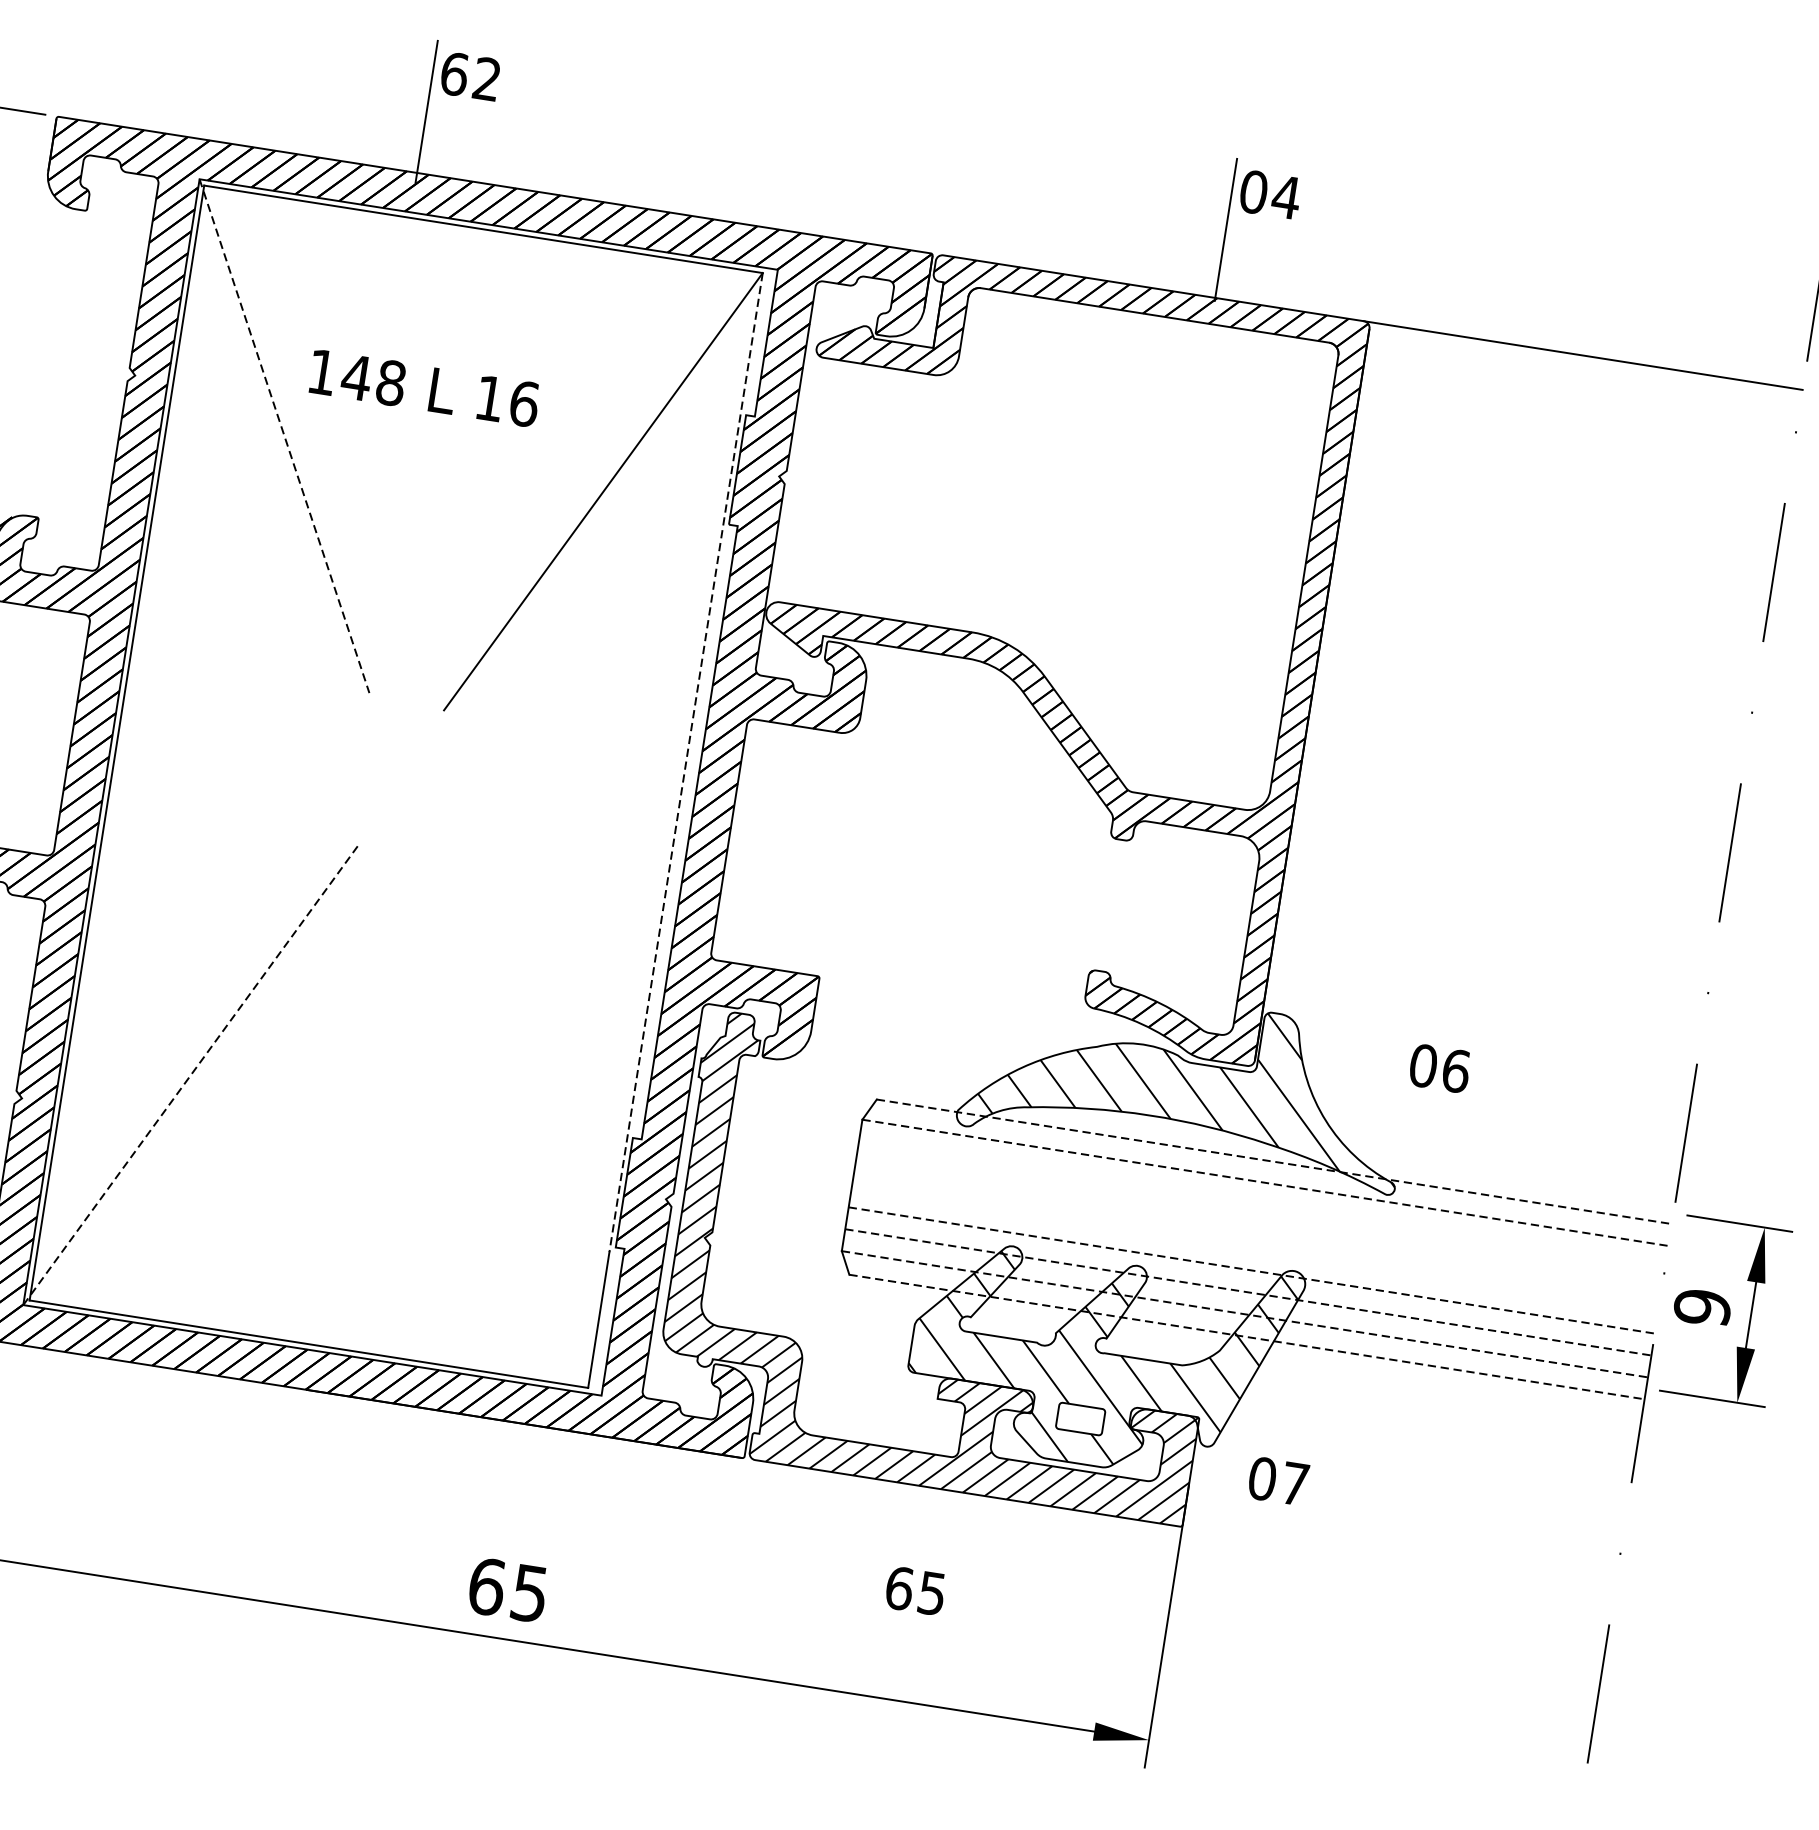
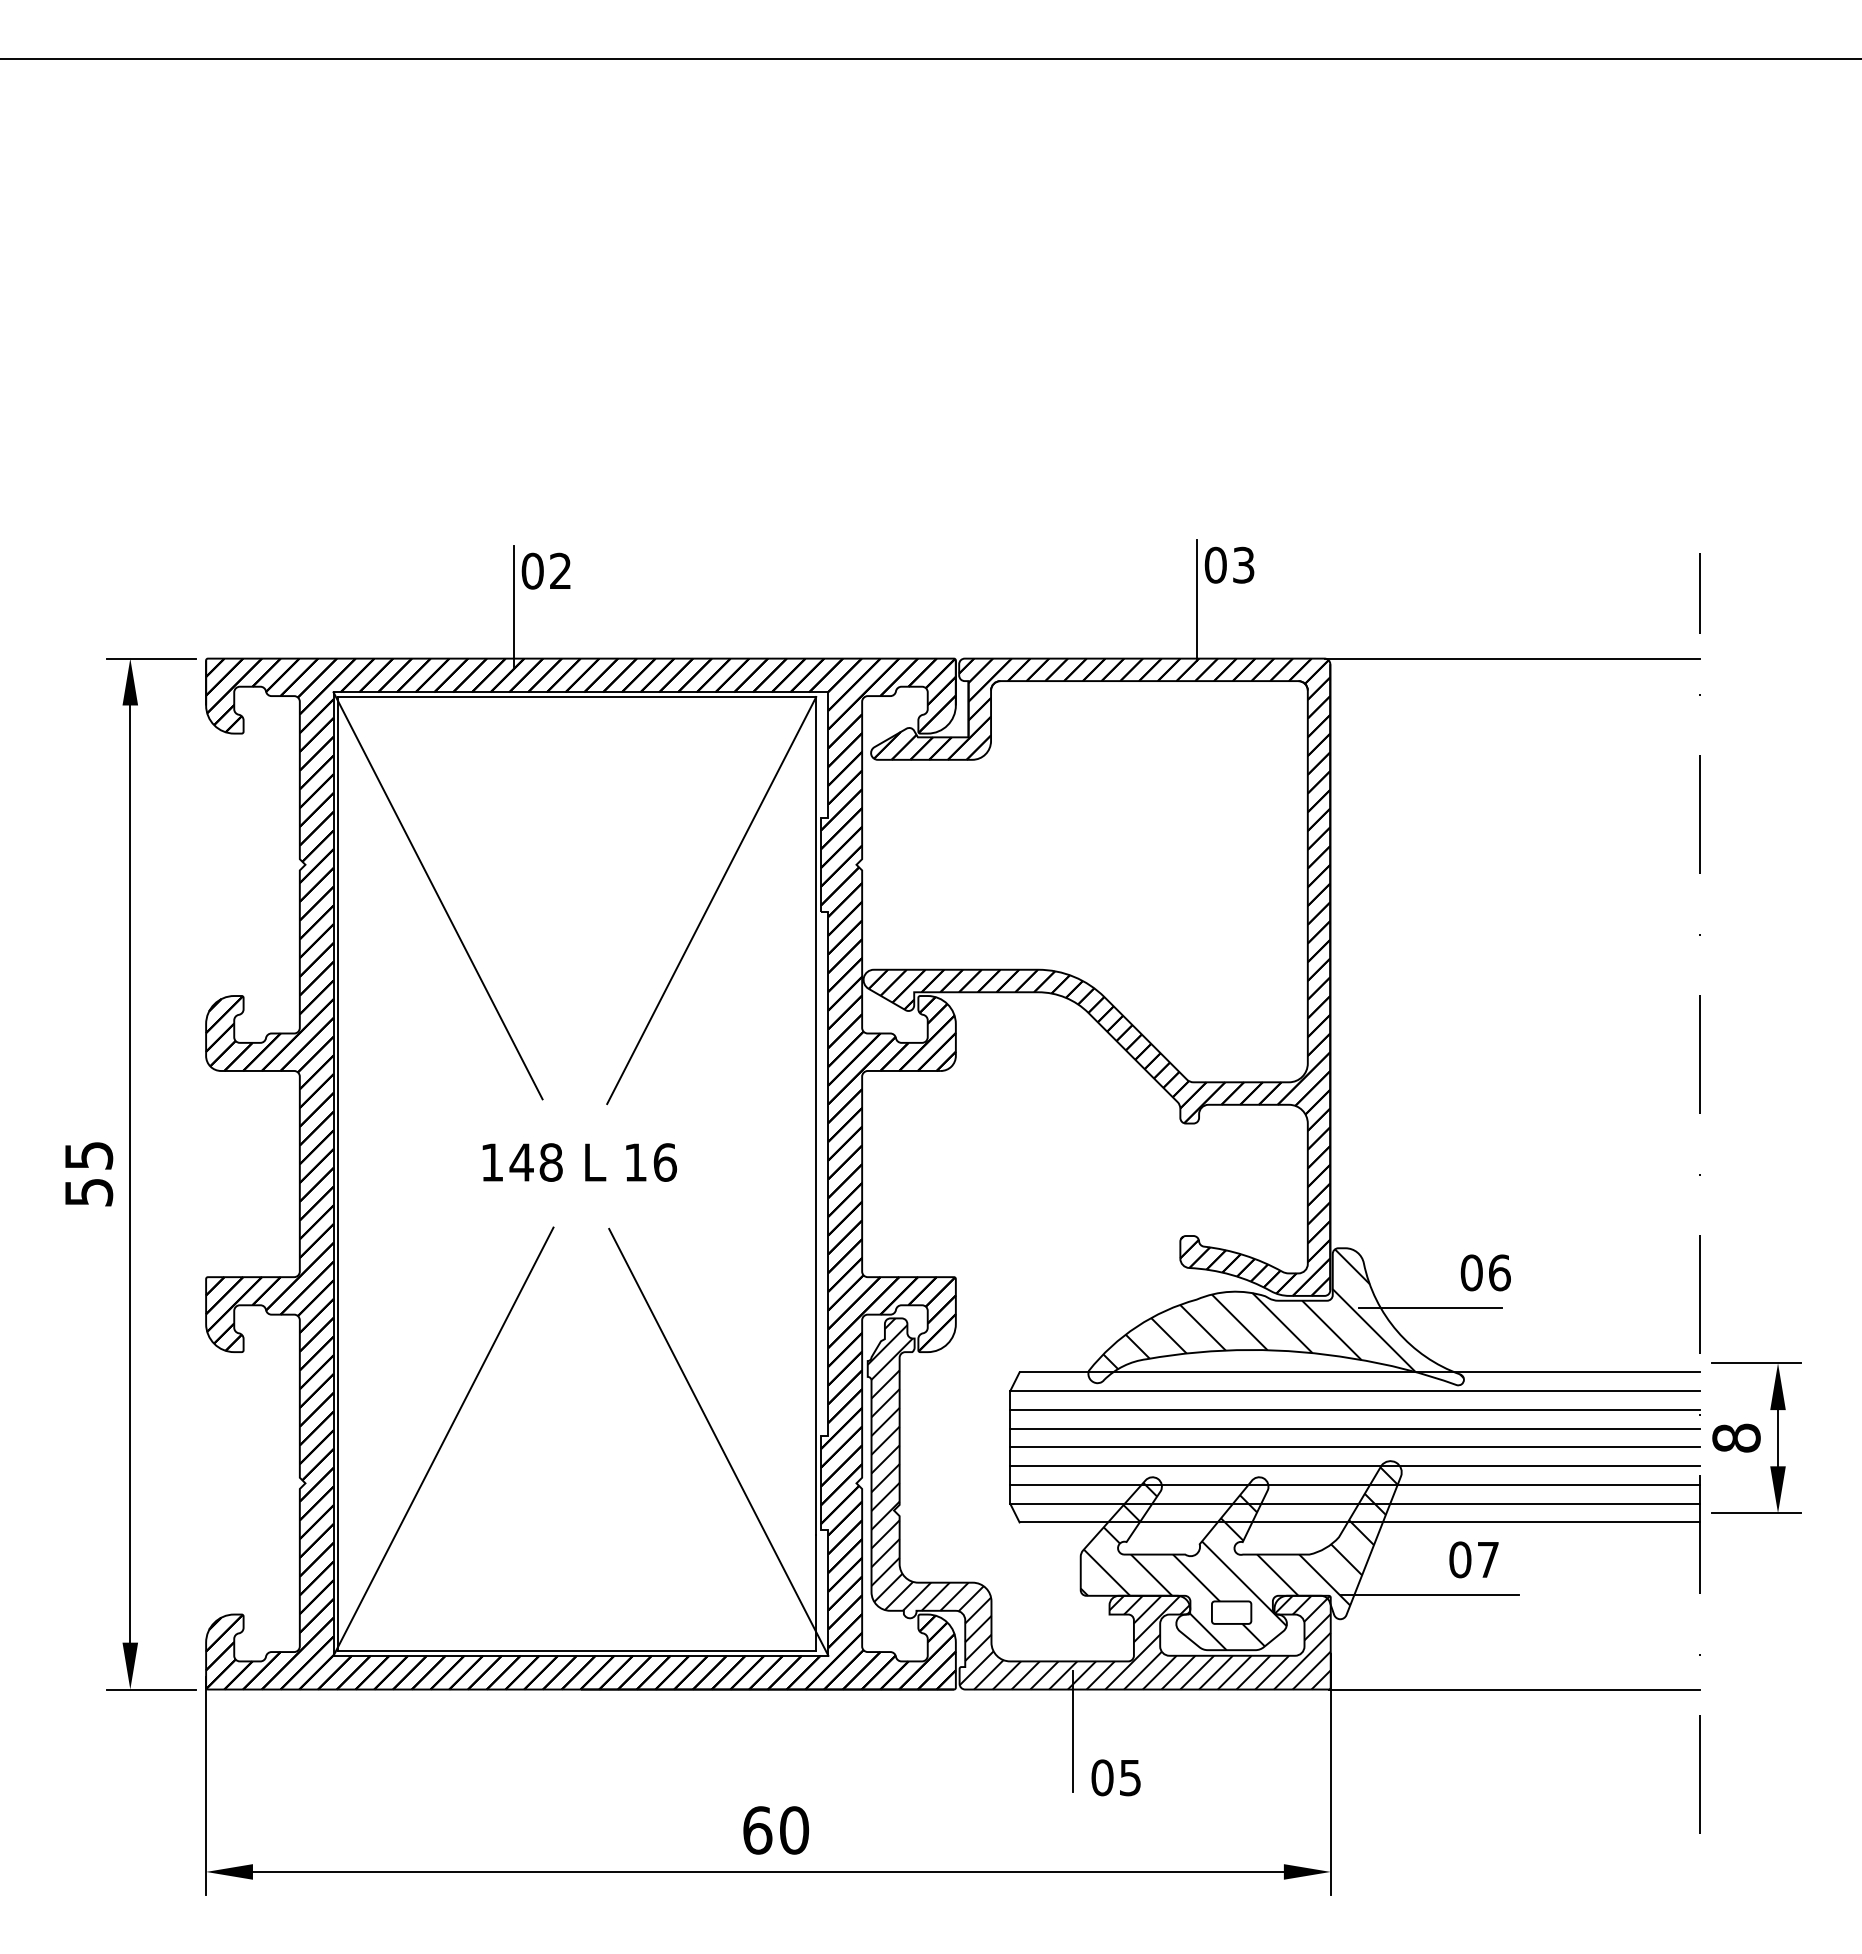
text: (454, 73) -> (532, 570), 62 -> 02
text: (1286, 196) -> (1243, 564), 04 -> 03
text: (424, 388) -> (579, 1162), moved
line: (285, 435) -> (438, 895), dashed -> solid
line: (686, 762) -> (816, 1115), dashed -> solid
line: (190, 1074) -> (443, 1441), dashed -> solid
line: (1368, 1098) -> (1430, 1307), added
line: (512, 1125) -> (718, 1441), added
line: (1275, 1161) -> (1360, 1372), dashed -> solid
line: (1265, 1183) -> (1355, 1391), dashed -> solid
line: (1262, 1204) -> (1355, 1409), added
line: (1259, 1226) -> (1355, 1428), added
line: (1255, 1248) -> (1355, 1447), added
line: (1252, 1270) -> (1355, 1466), dashed -> solid
line: (1248, 1291) -> (1355, 1484), dashed -> solid
text: (1702, 1306) -> (1736, 1437), 9 -> 8
line: (1245, 1314) -> (1355, 1503), dashed -> solid
line: (1247, 1337) -> (1360, 1522), dashed -> solid
line: (1315, 1434) -> (1429, 1594), added
text: (1277, 1480) -> (1473, 1559), moved
line: (872, 1528) -> (1072, 1731), added
line: (1397, 1560) -> (1514, 1689), added
text: (899, 1588) -> (1102, 1777), 65 -> 05
text: (529, 1593) -> (794, 1830), 65 -> 60

